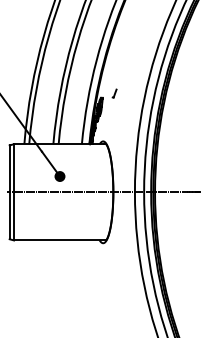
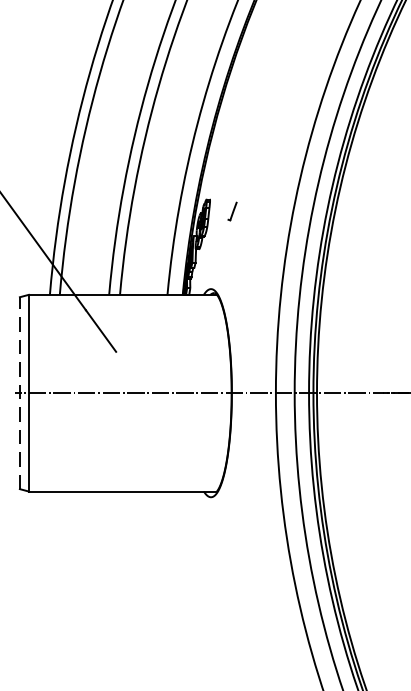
part: (114, 93) -> (232, 211), moved
fill: (59, 176) -> (121, 360), removed
line: (9, 192) -> (19, 393), solid -> dashed

